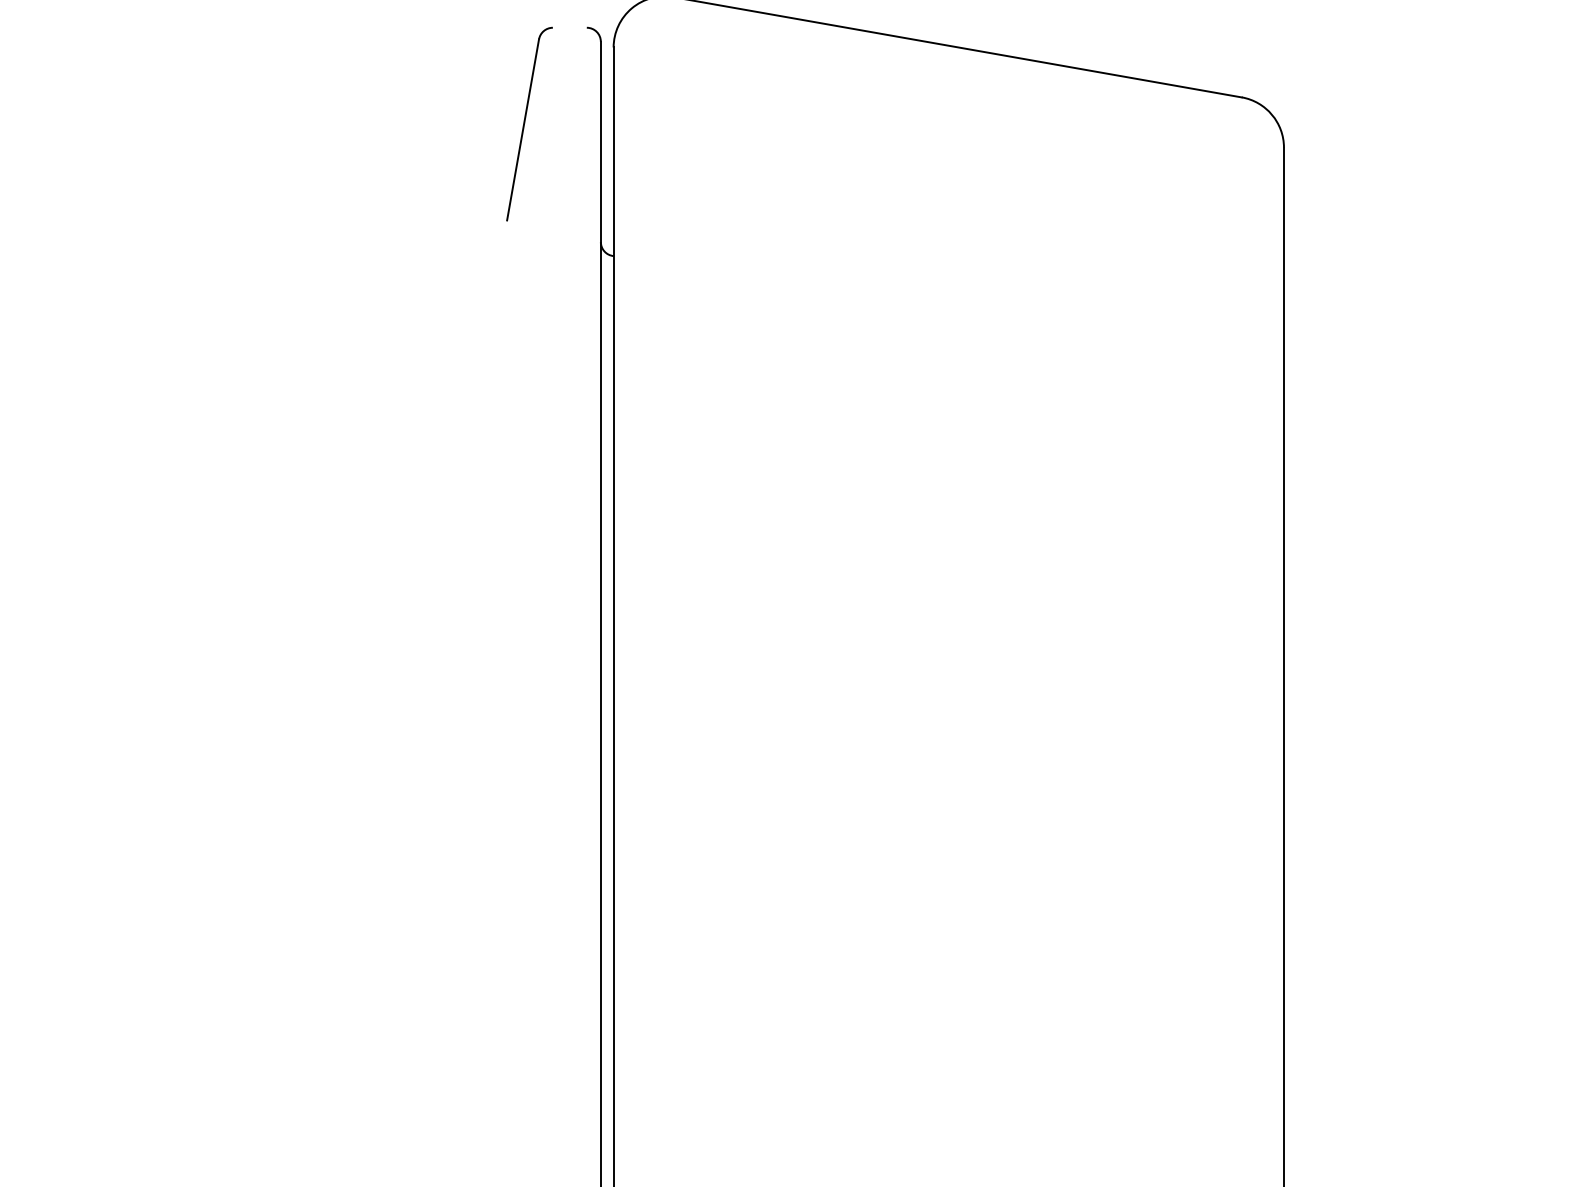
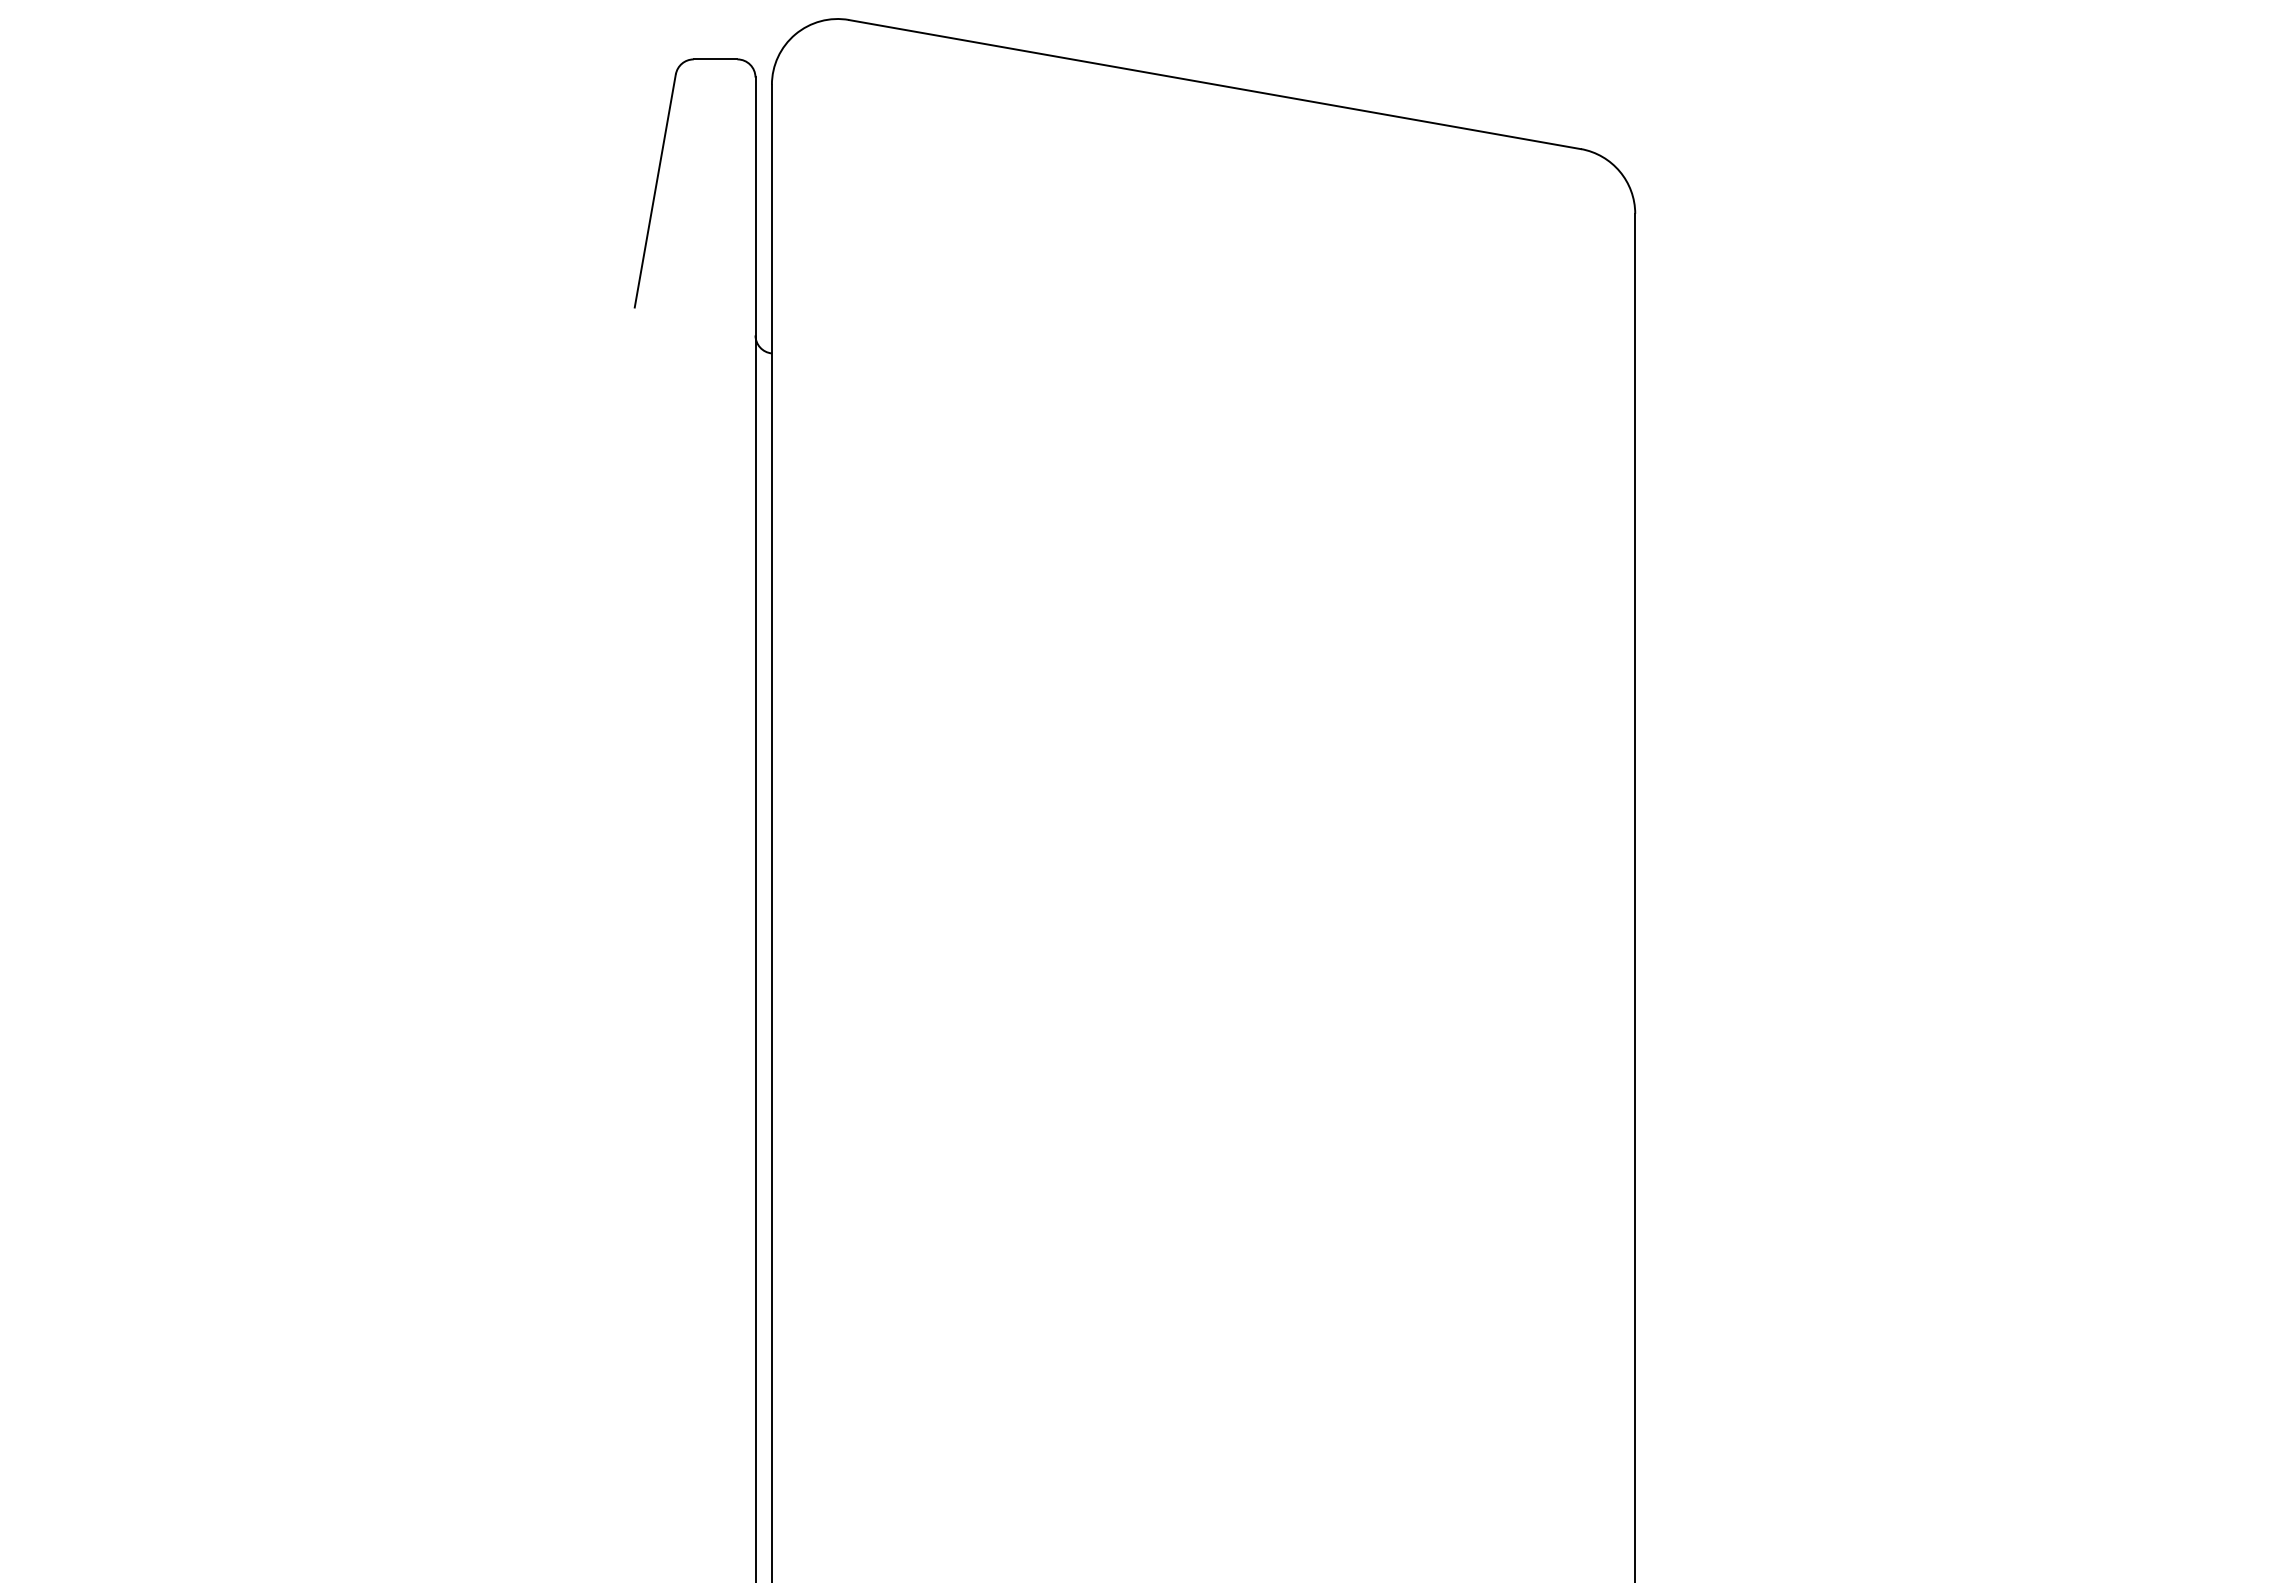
line: (569, 27) -> (715, 59), added

